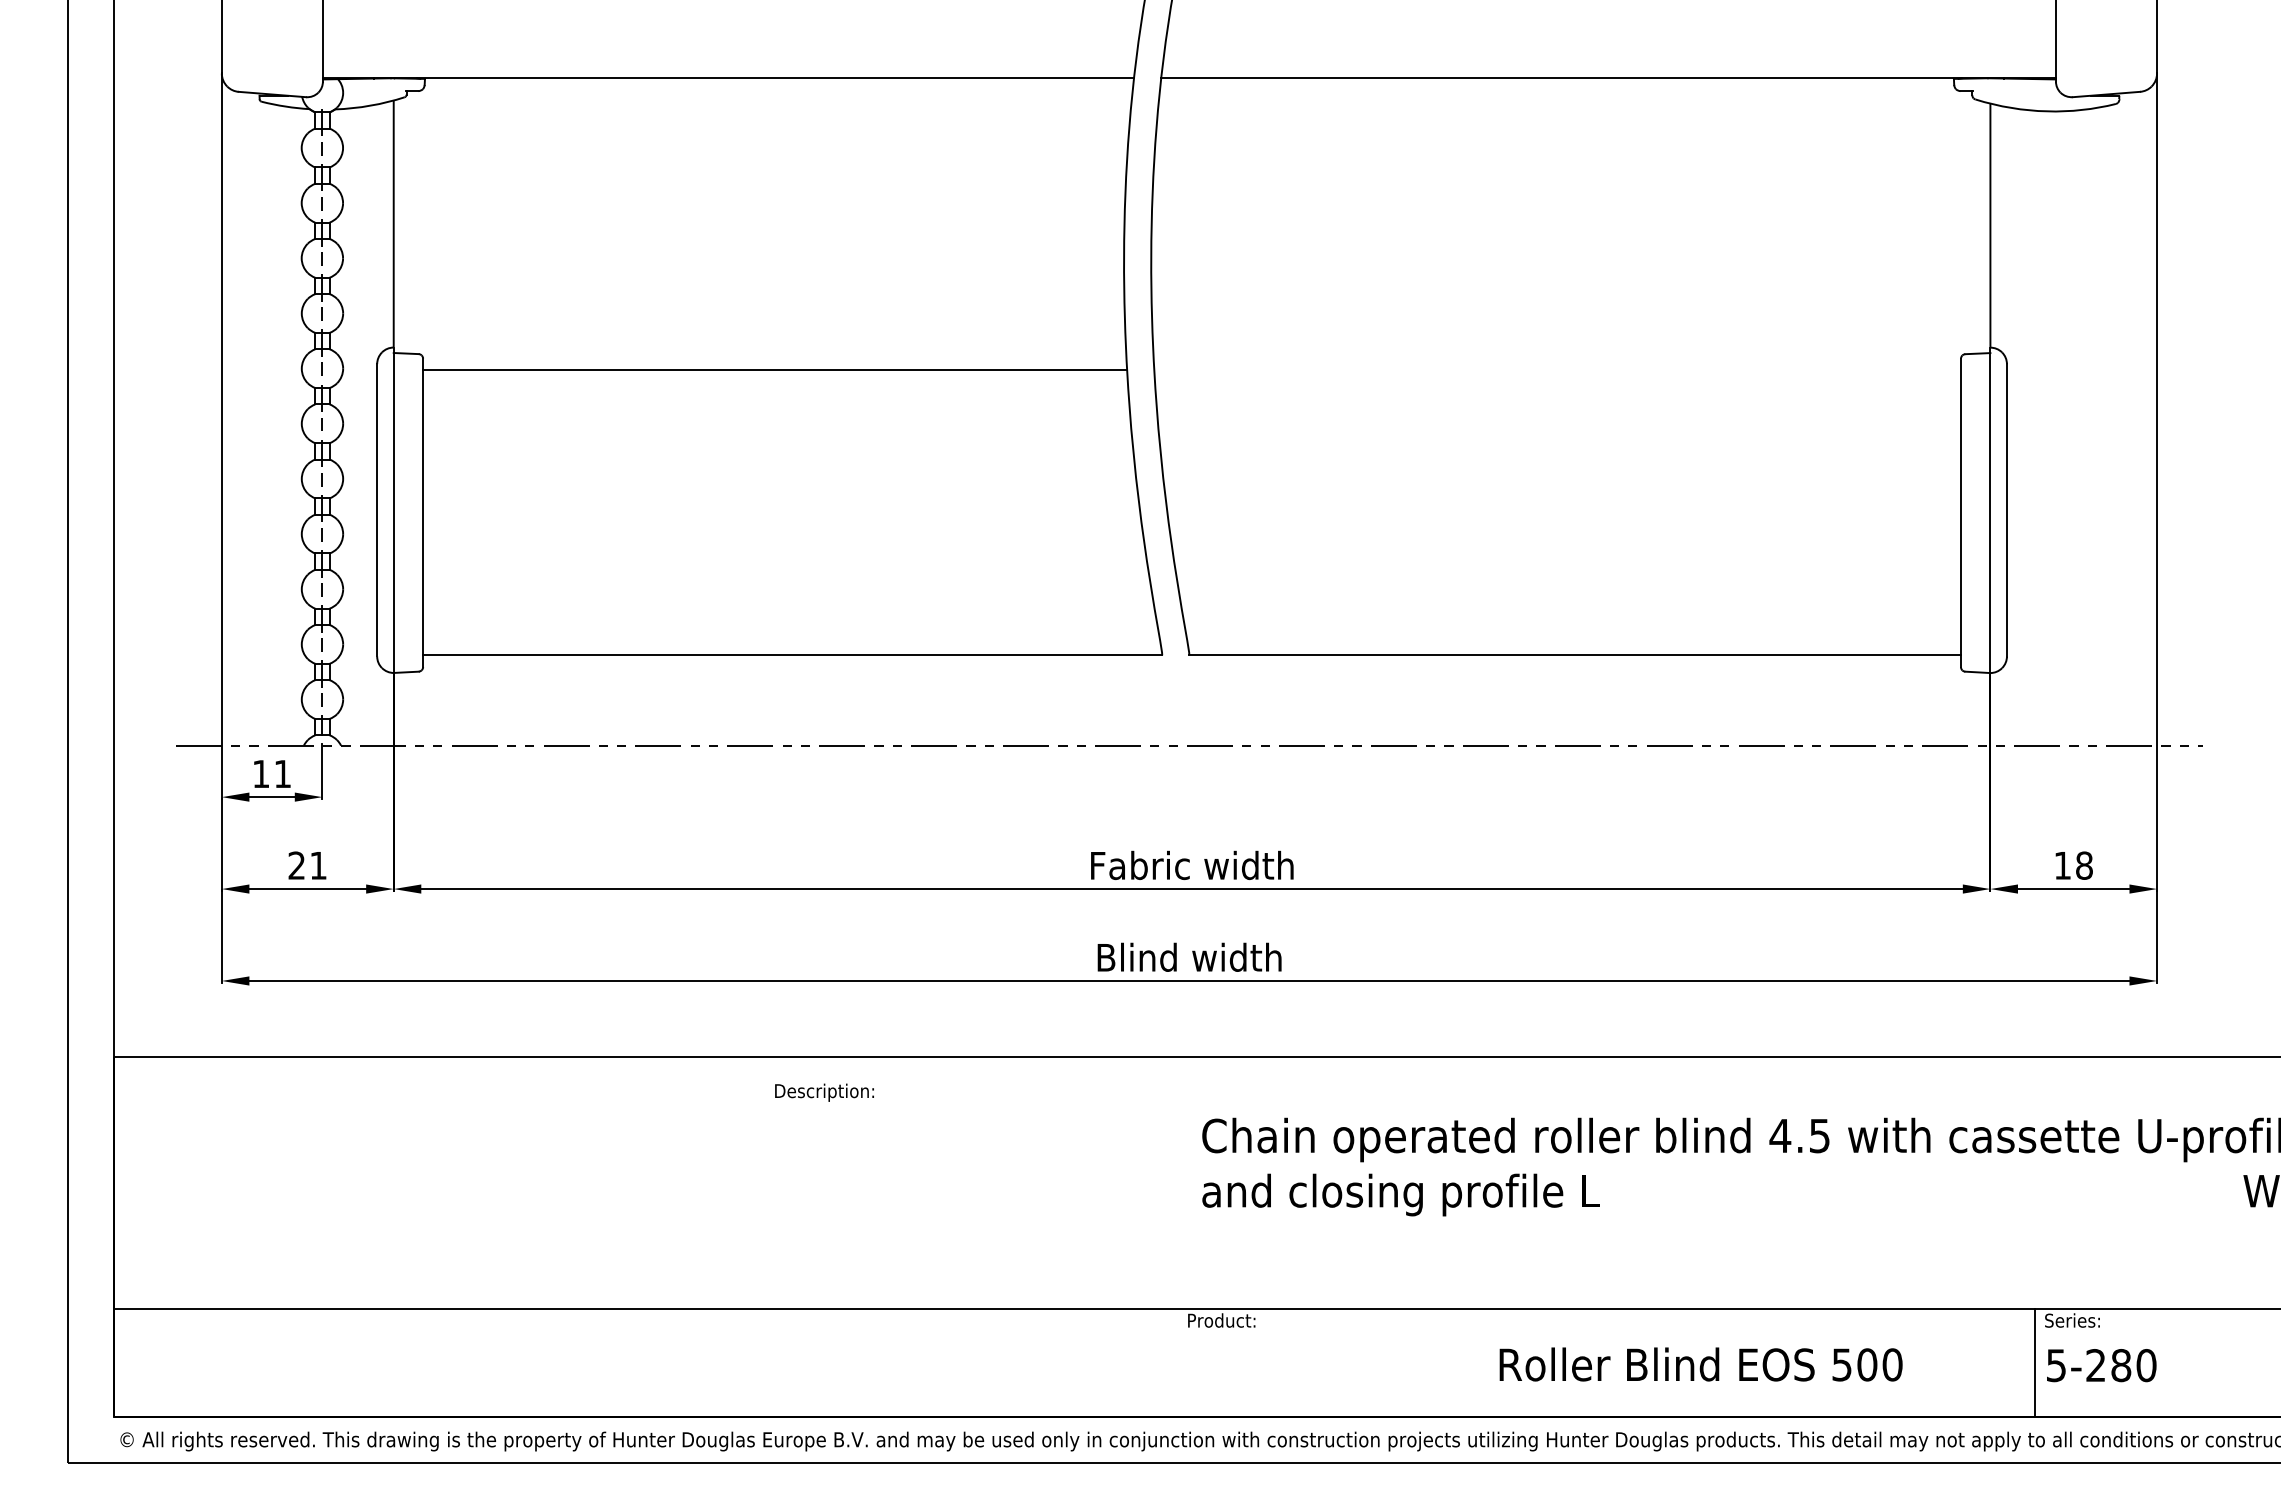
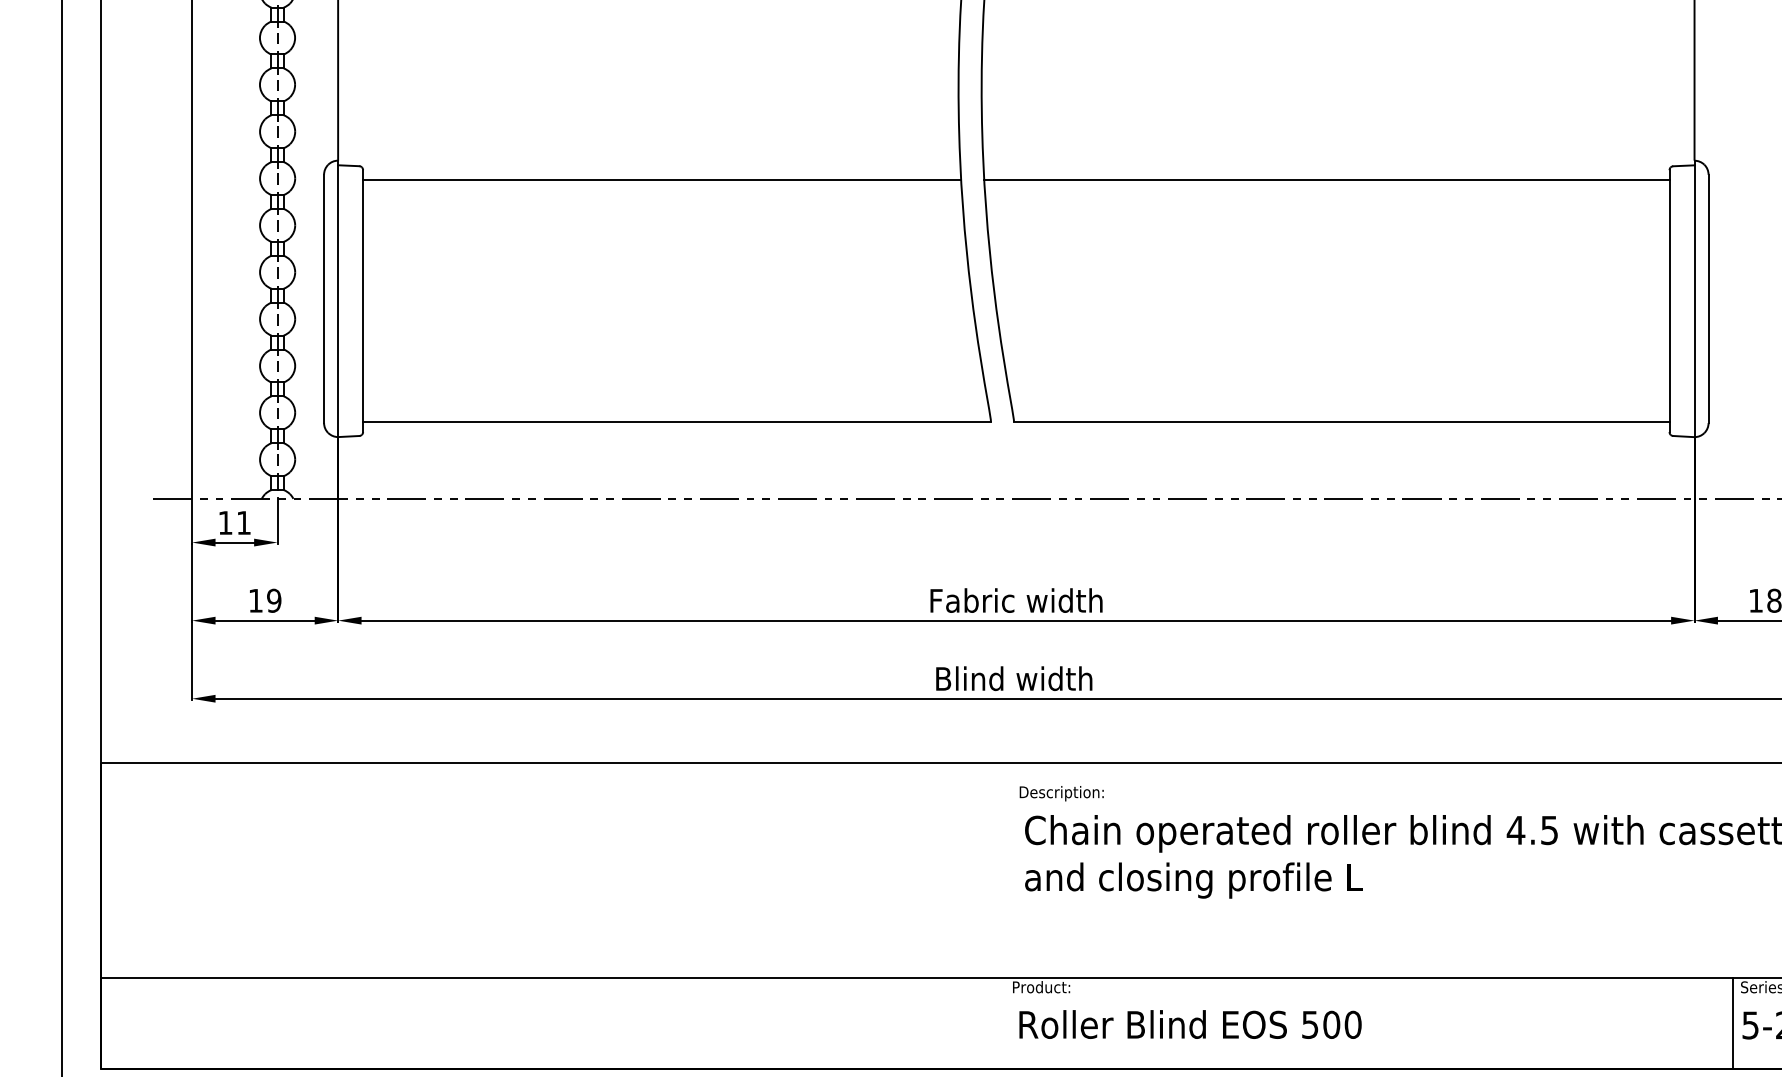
line: (1557, 370) -> (1326, 180), added
text: (307, 865) -> (264, 600), 21 -> 19
text: (824, 1092) -> (1061, 793), moved
text: (1700, 1364) -> (1189, 1024), moved

